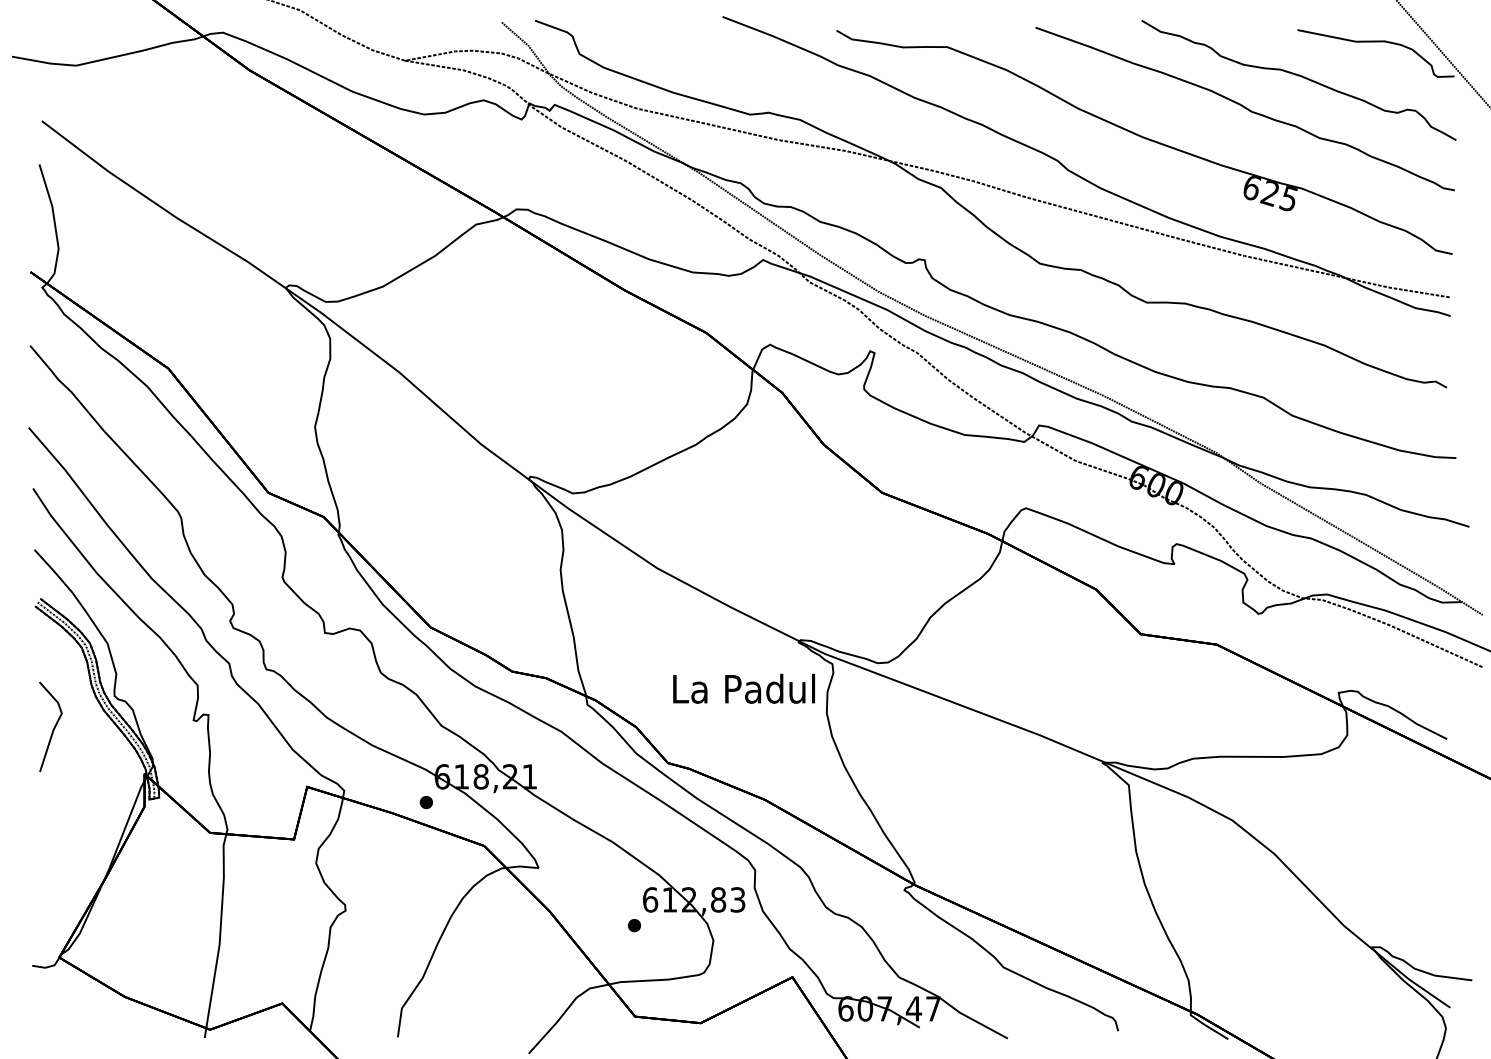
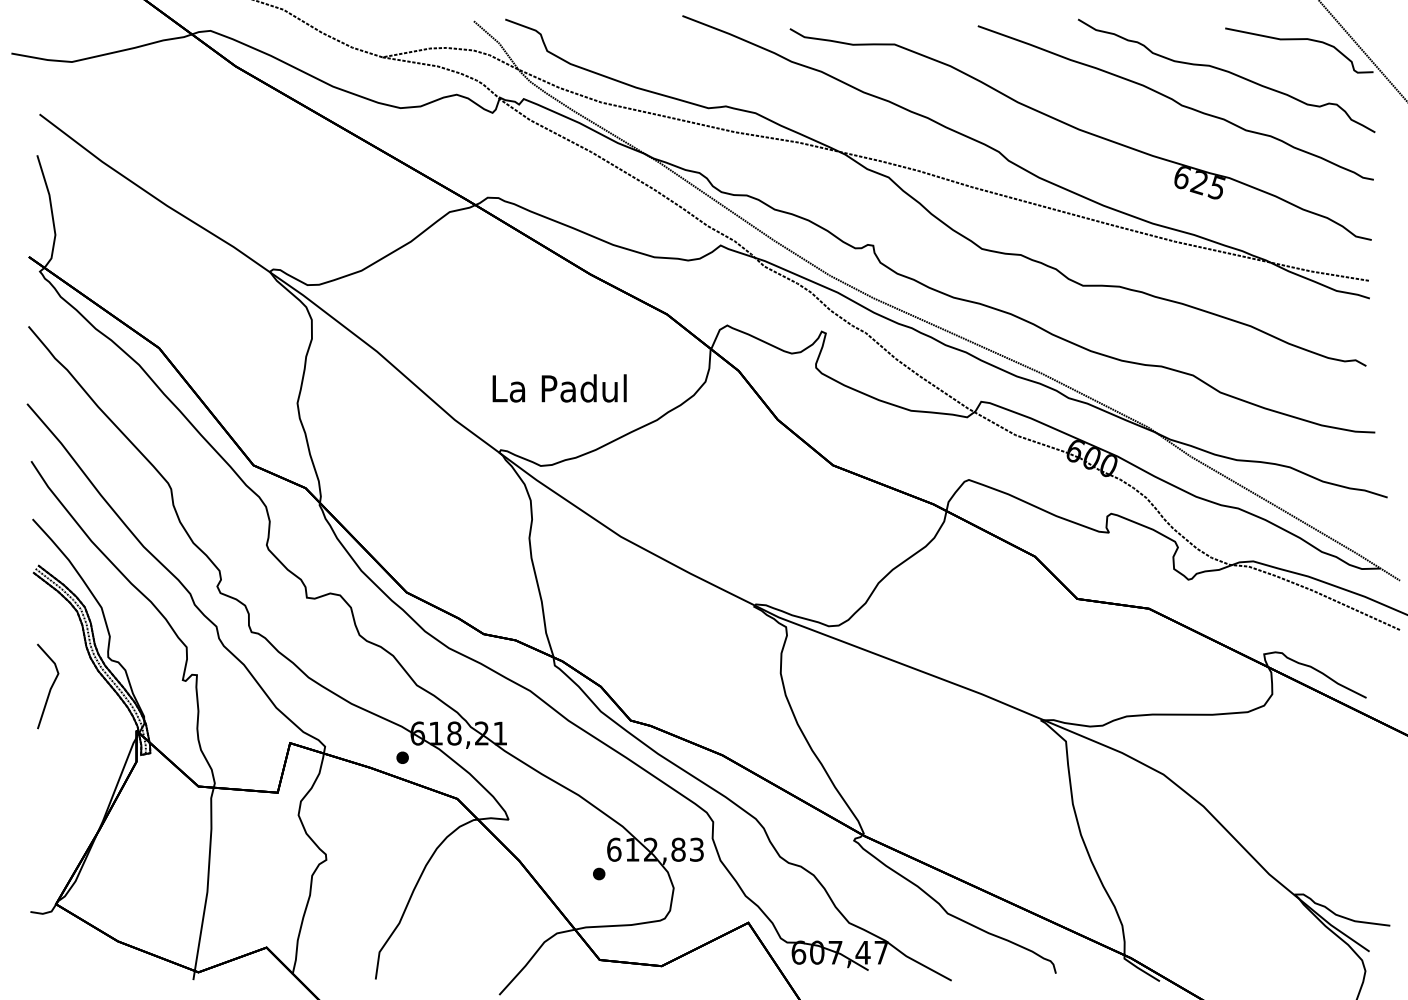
text: (743, 688) -> (559, 388), moved

